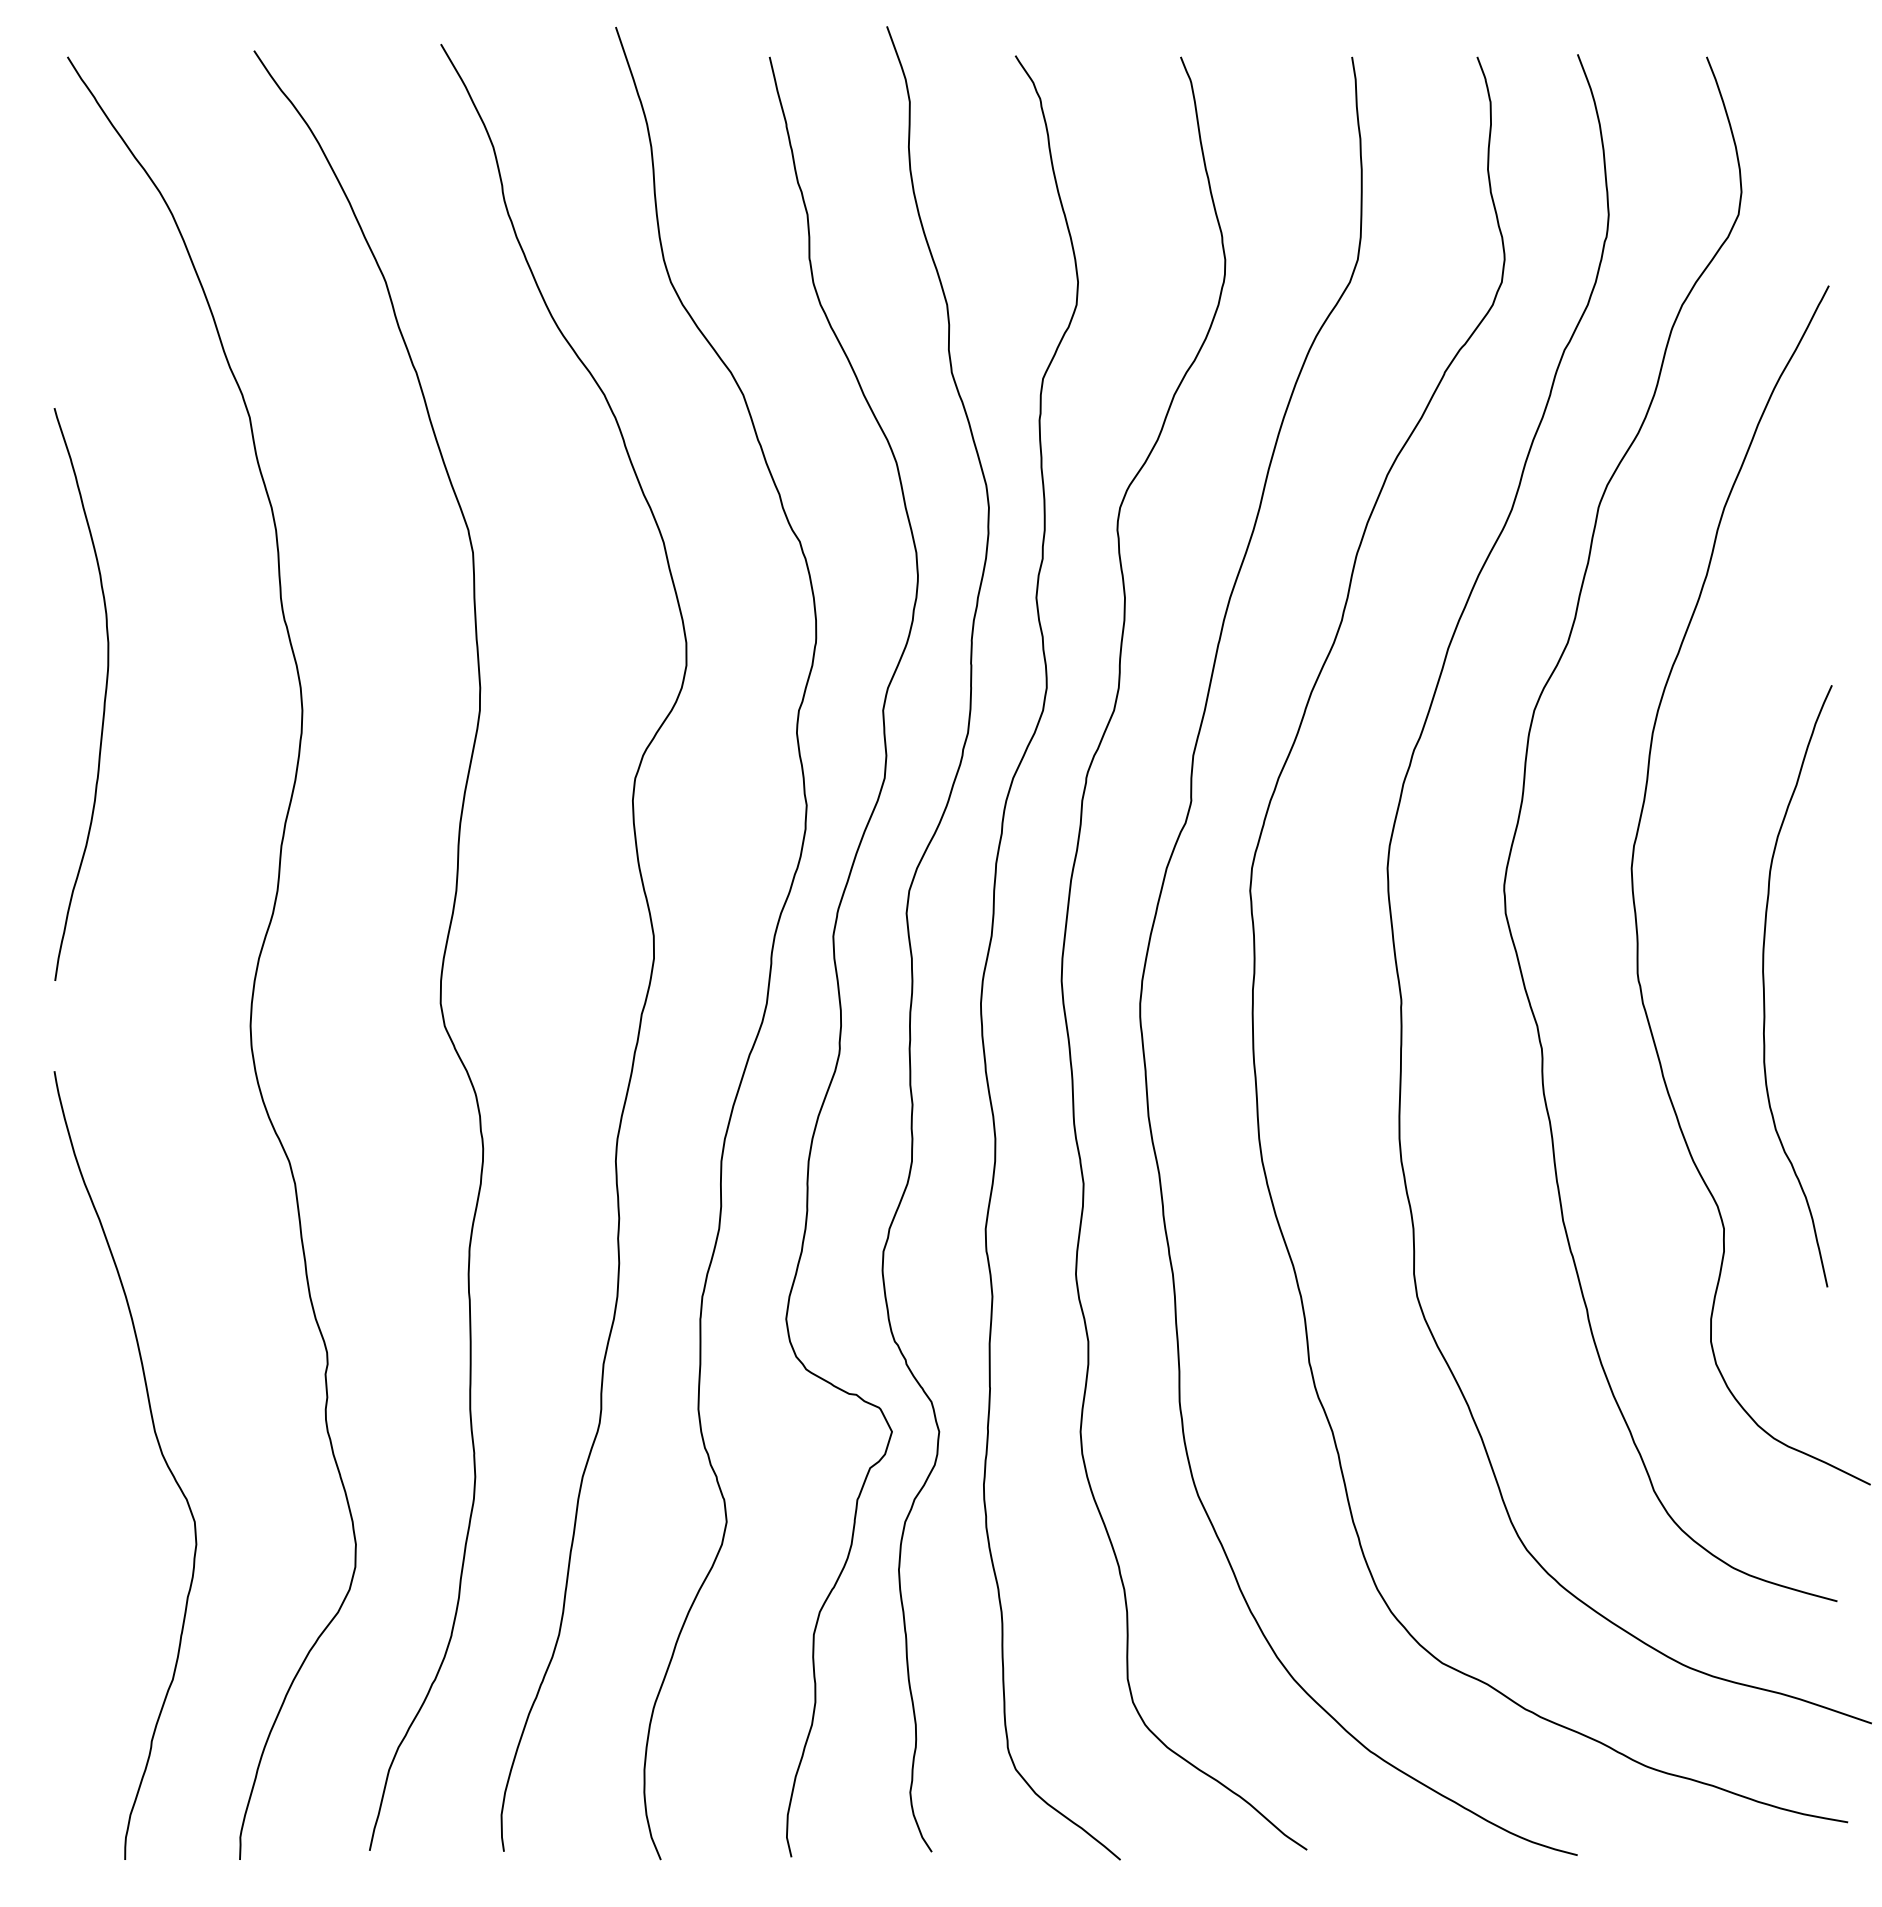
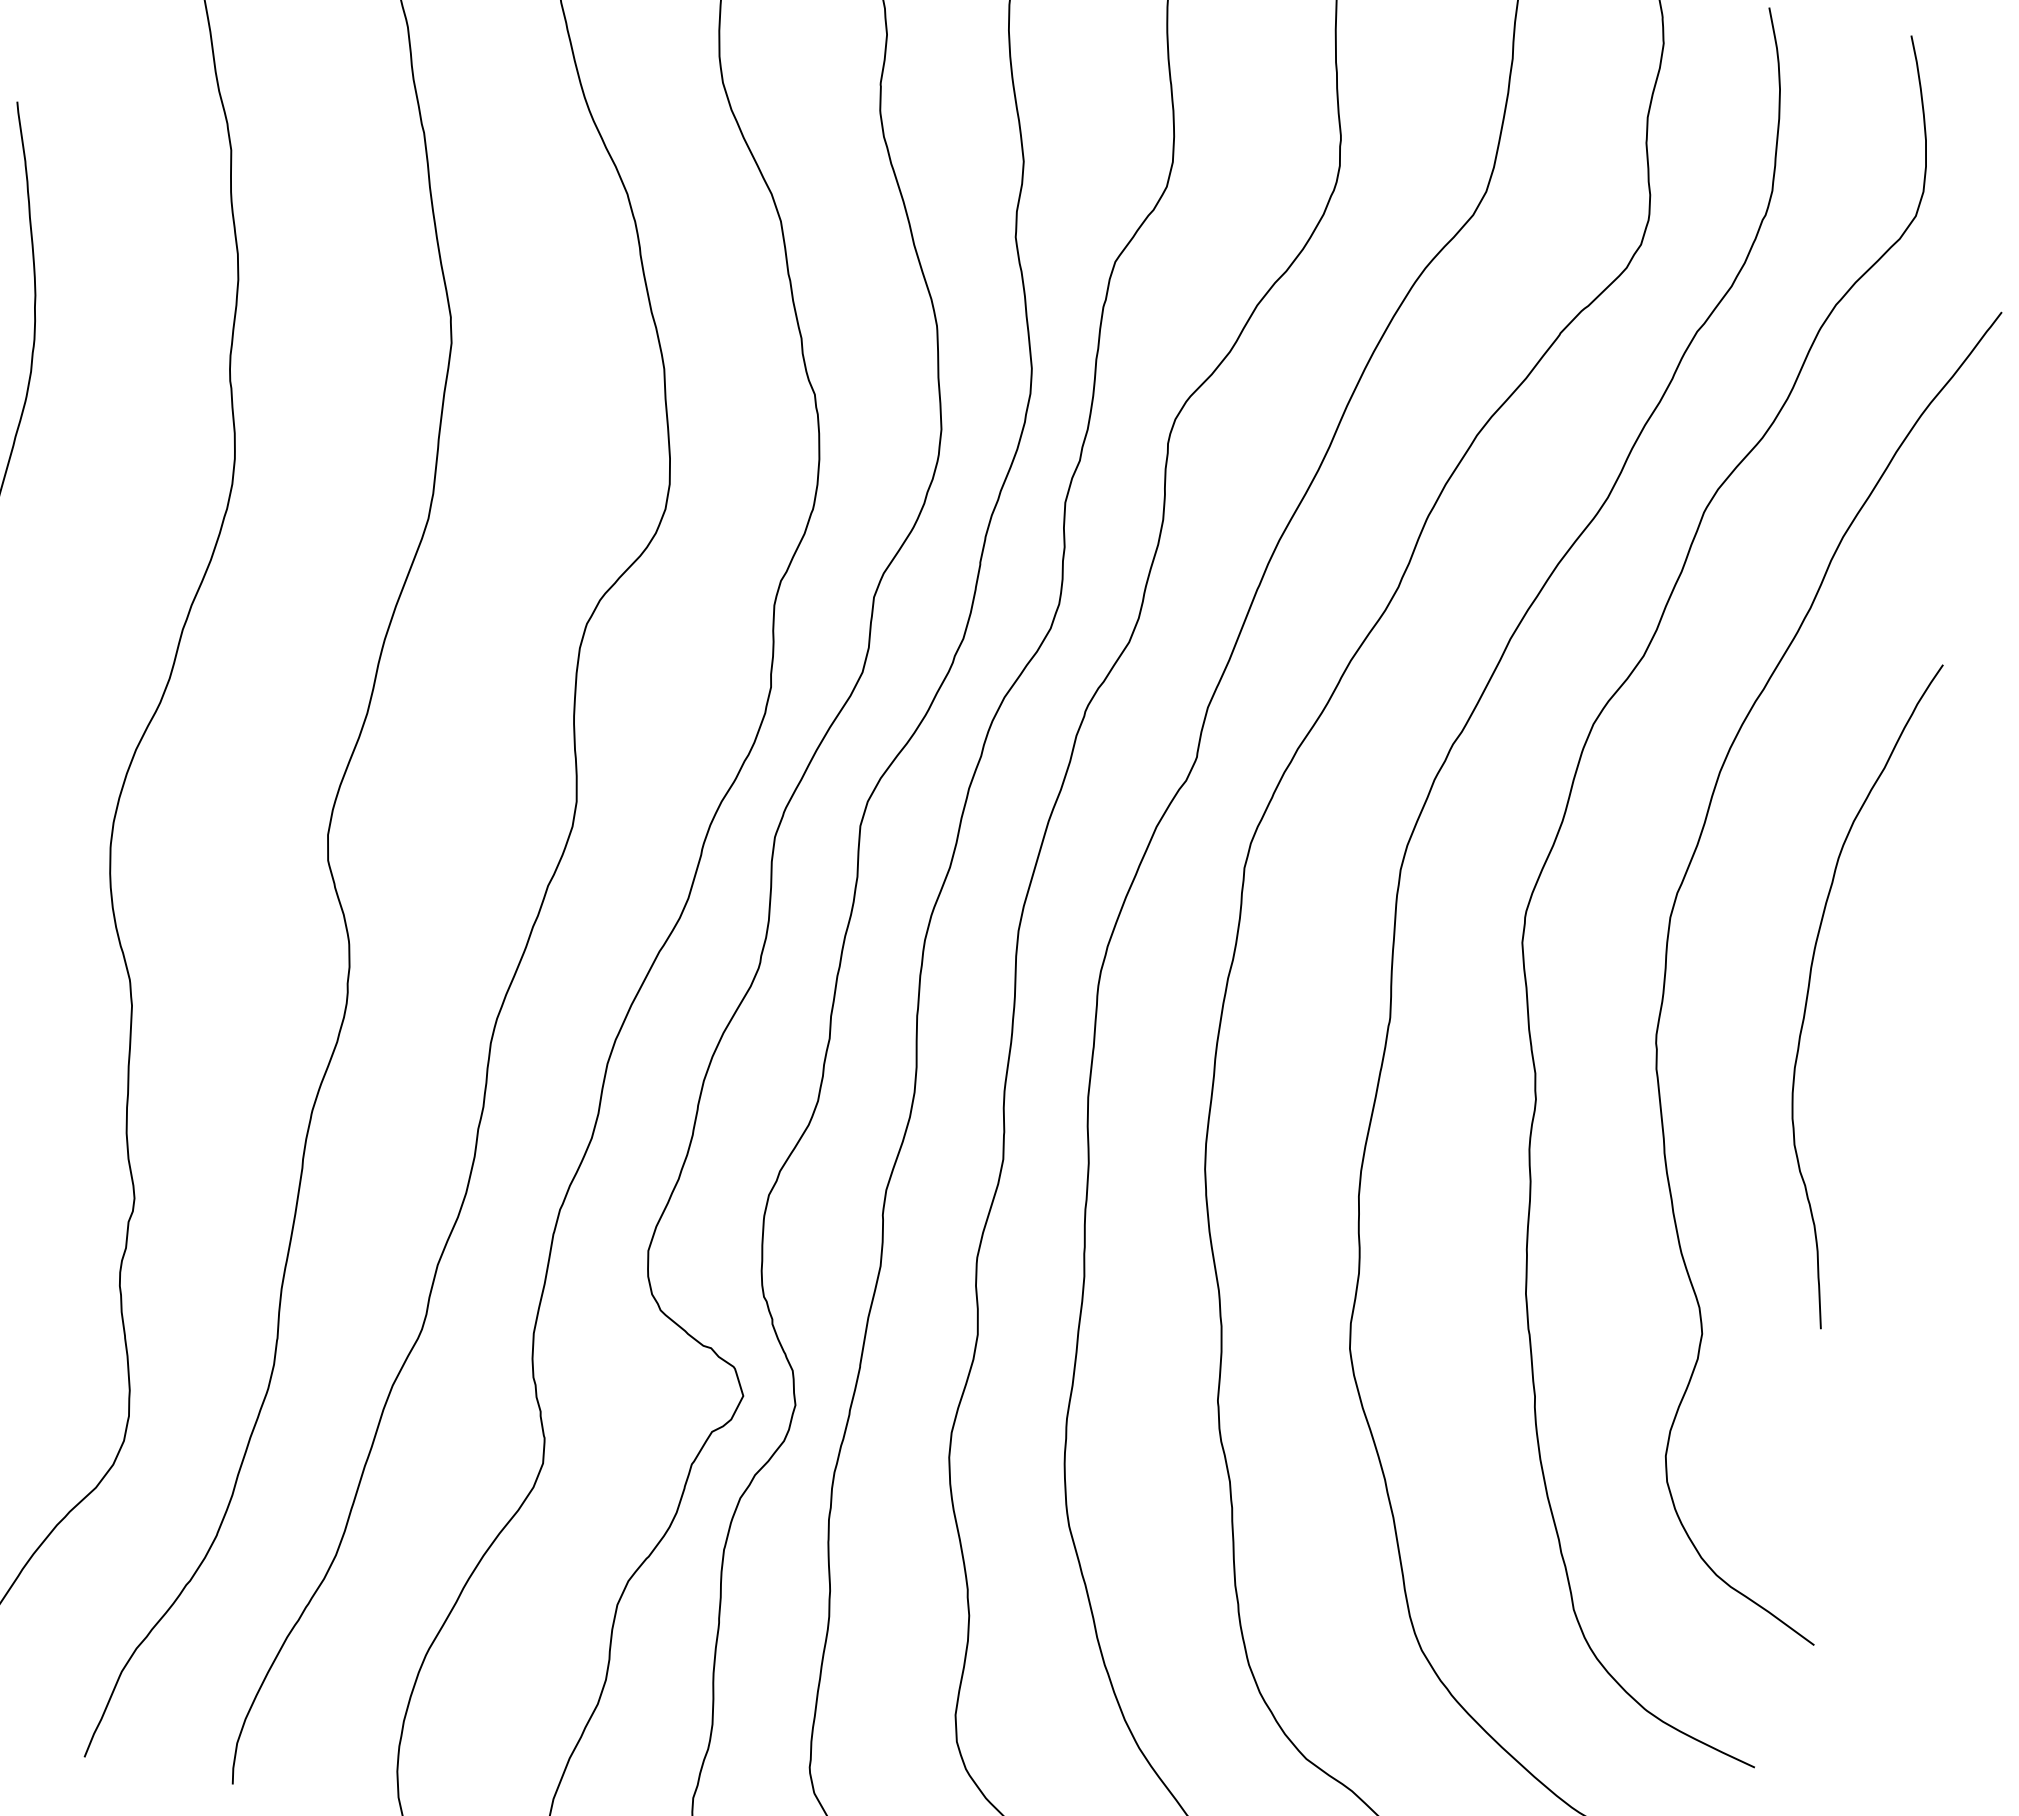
curve: (1764, 986) -> (1809, 984), moved

